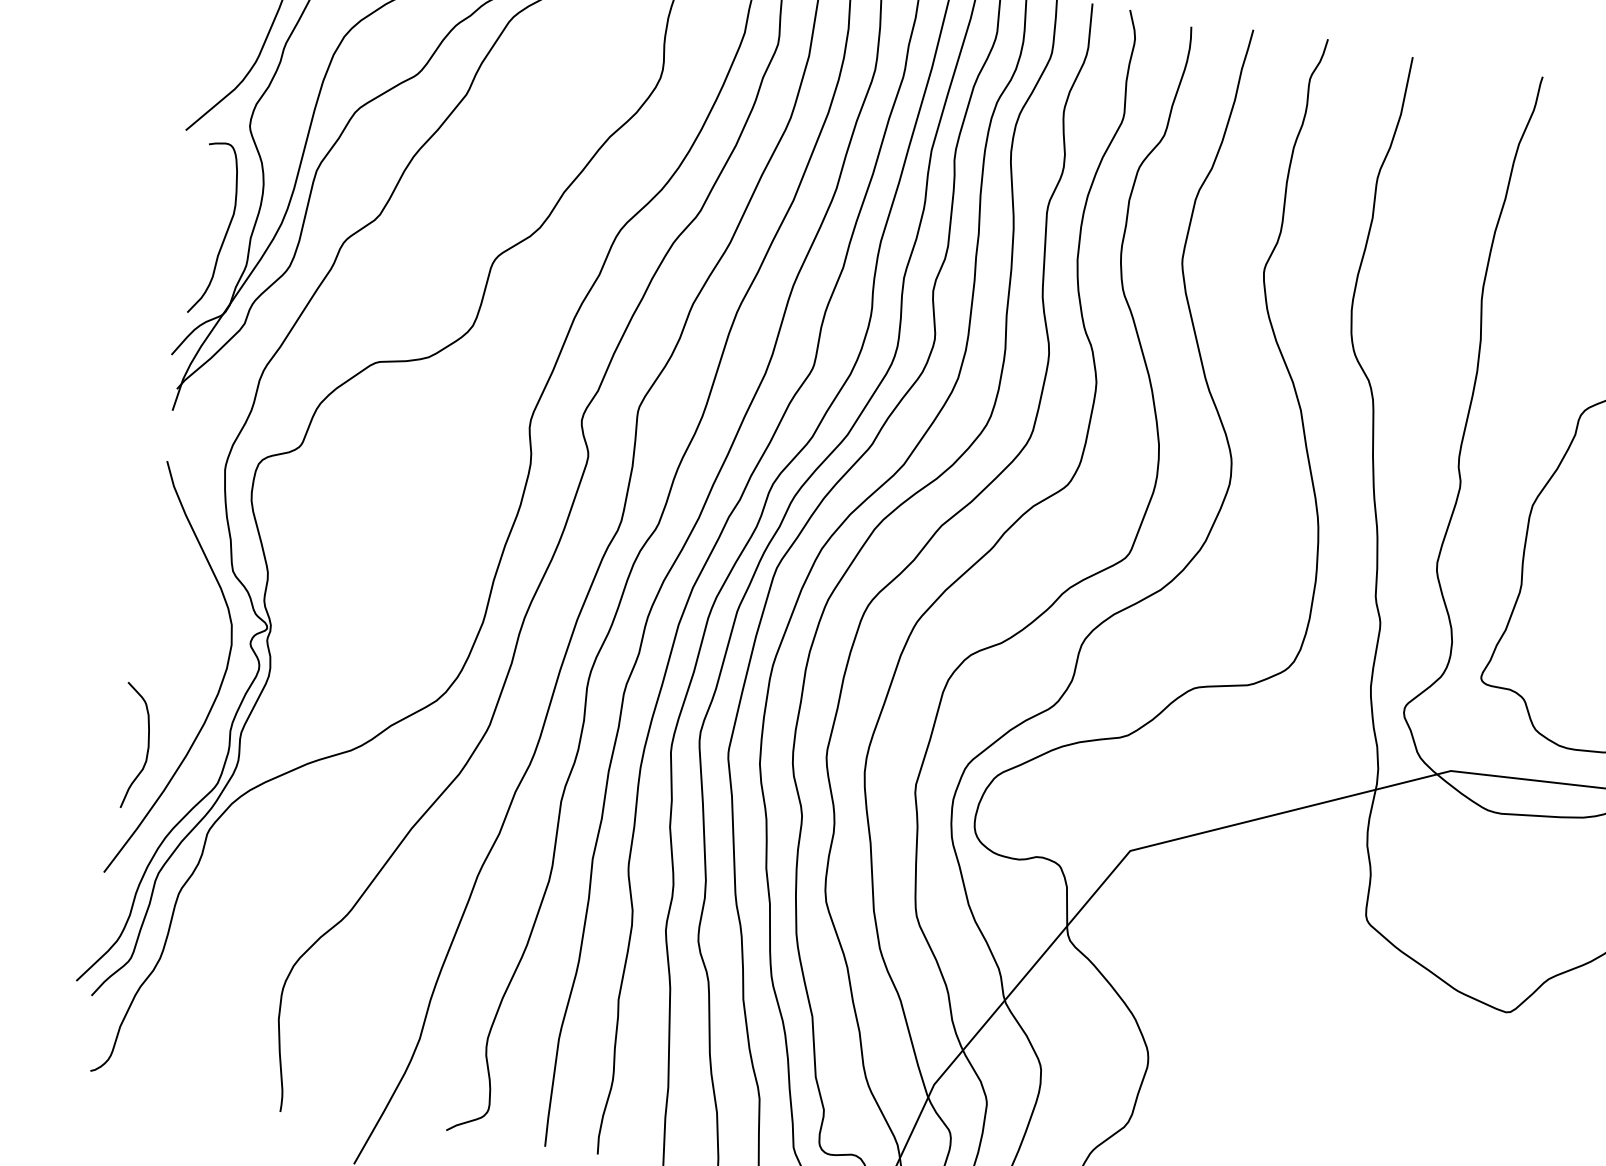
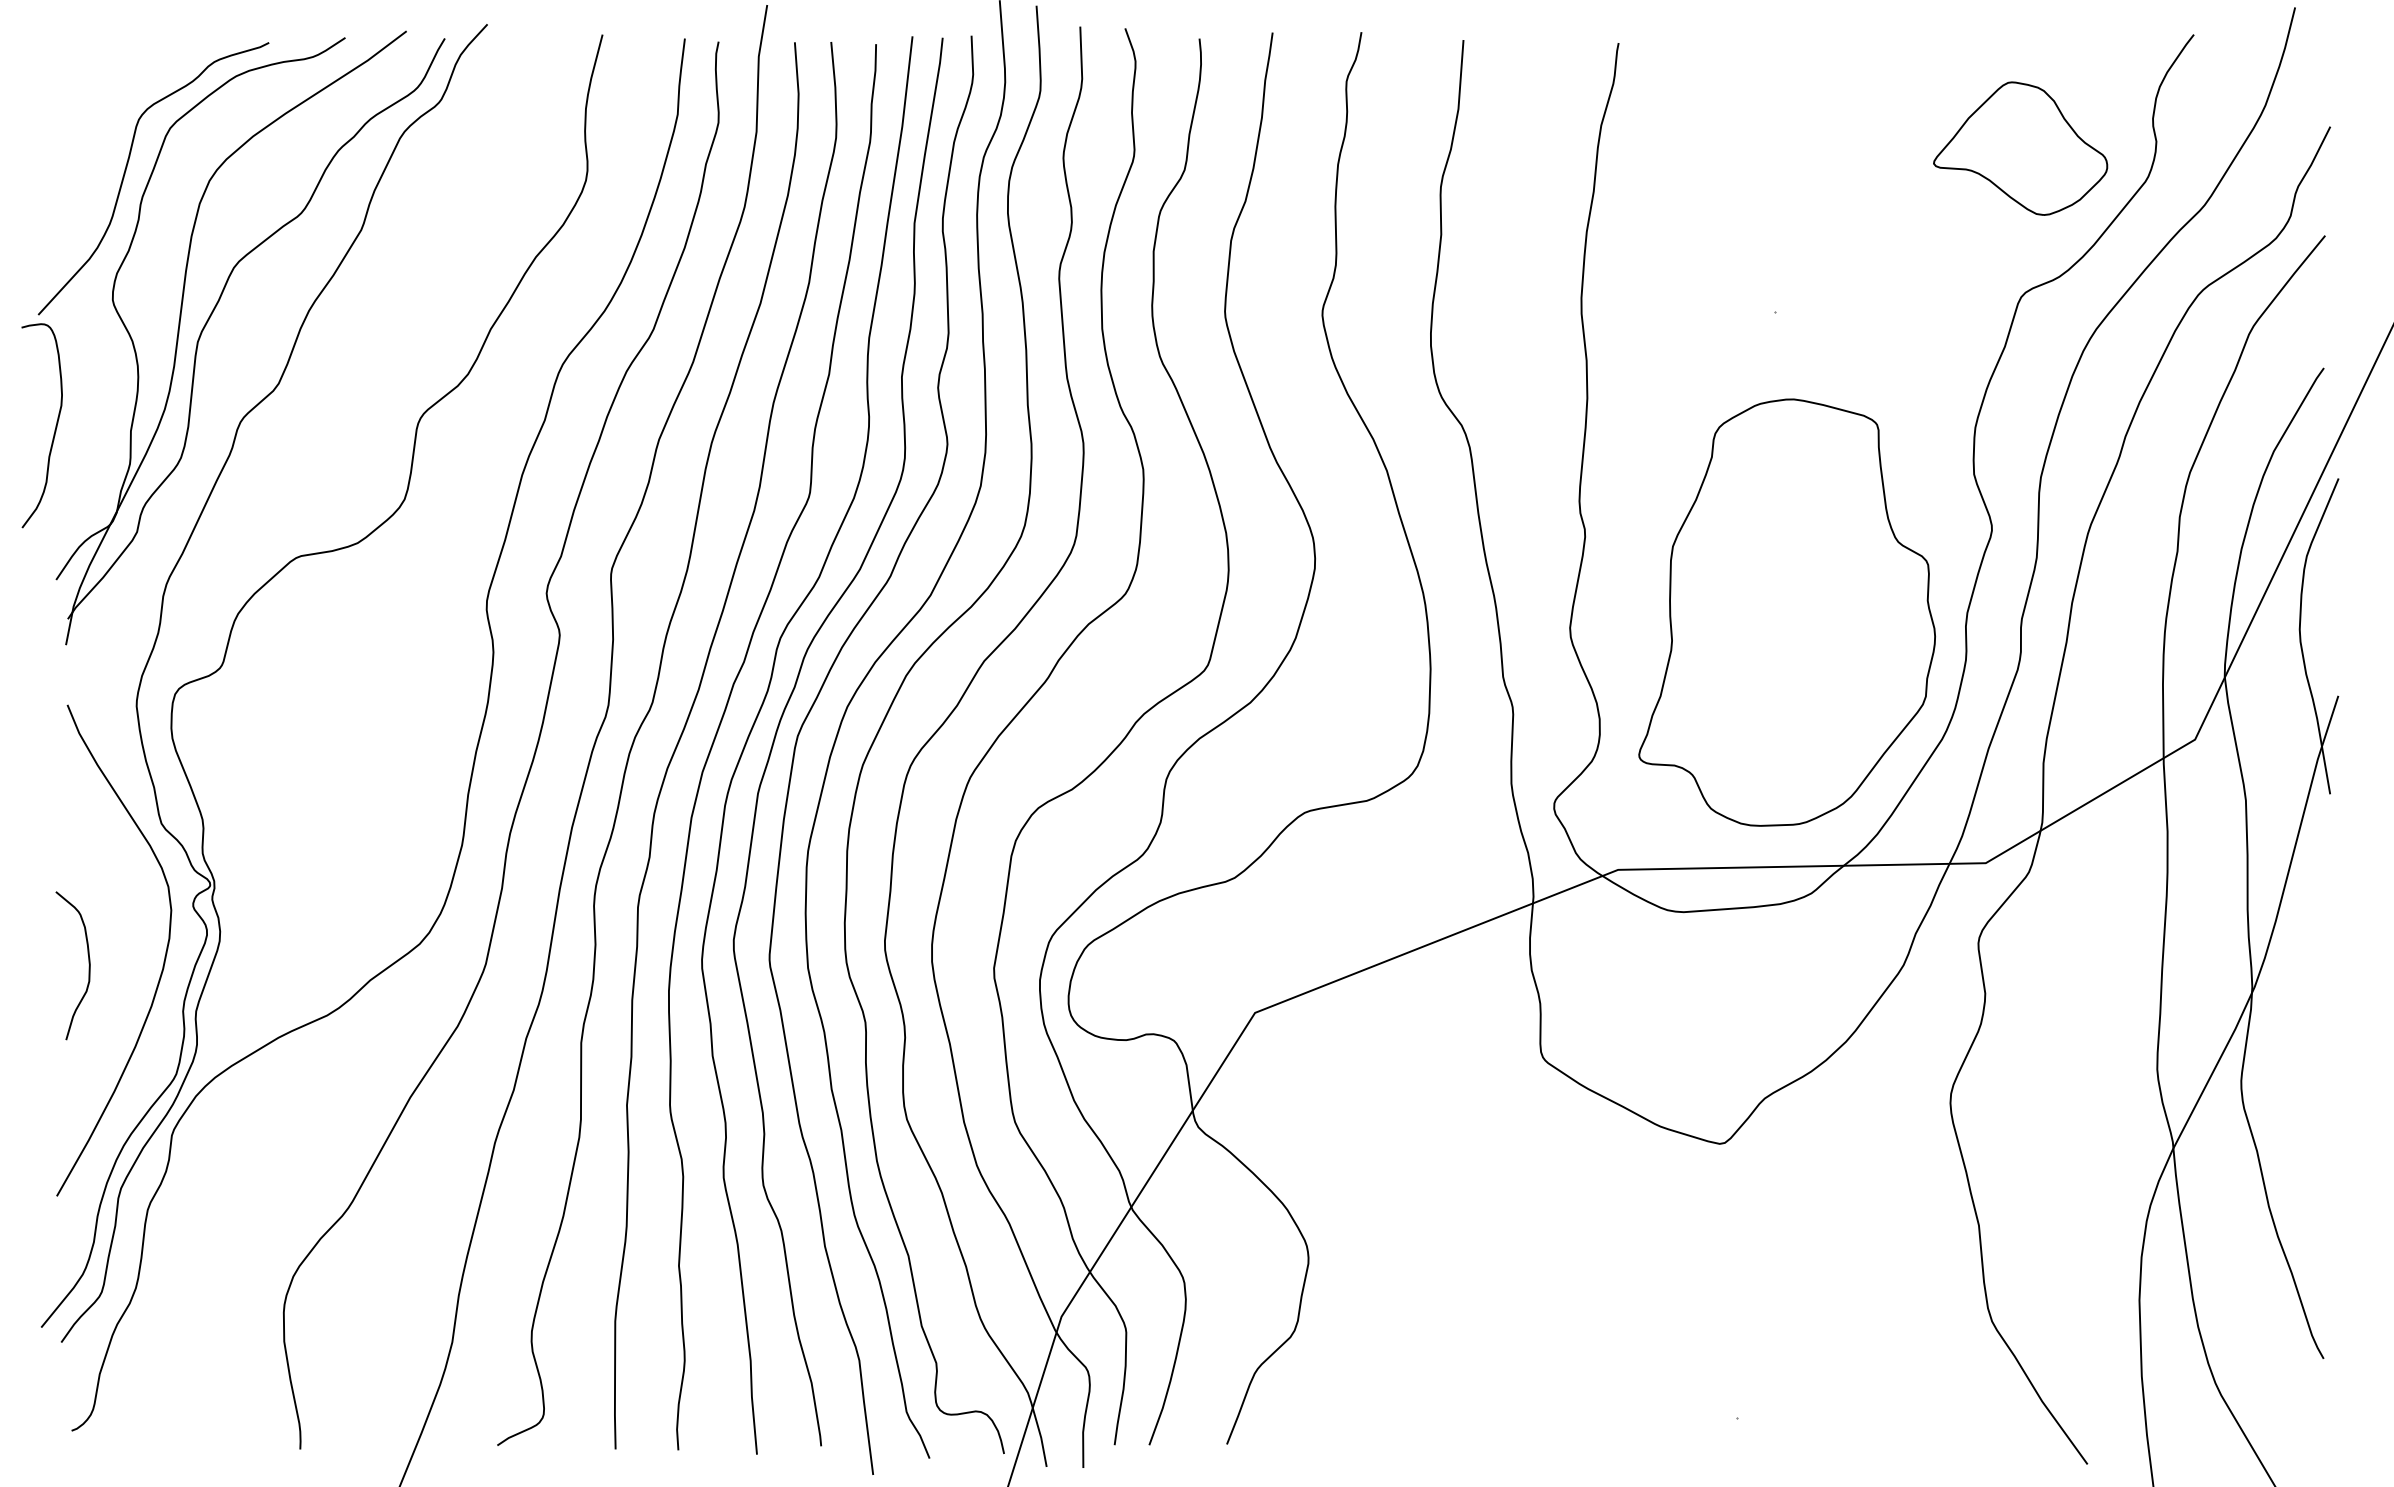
curve: (225, 233) -> (54, 429), moved
curve: (147, 748) -> (88, 966), moved

